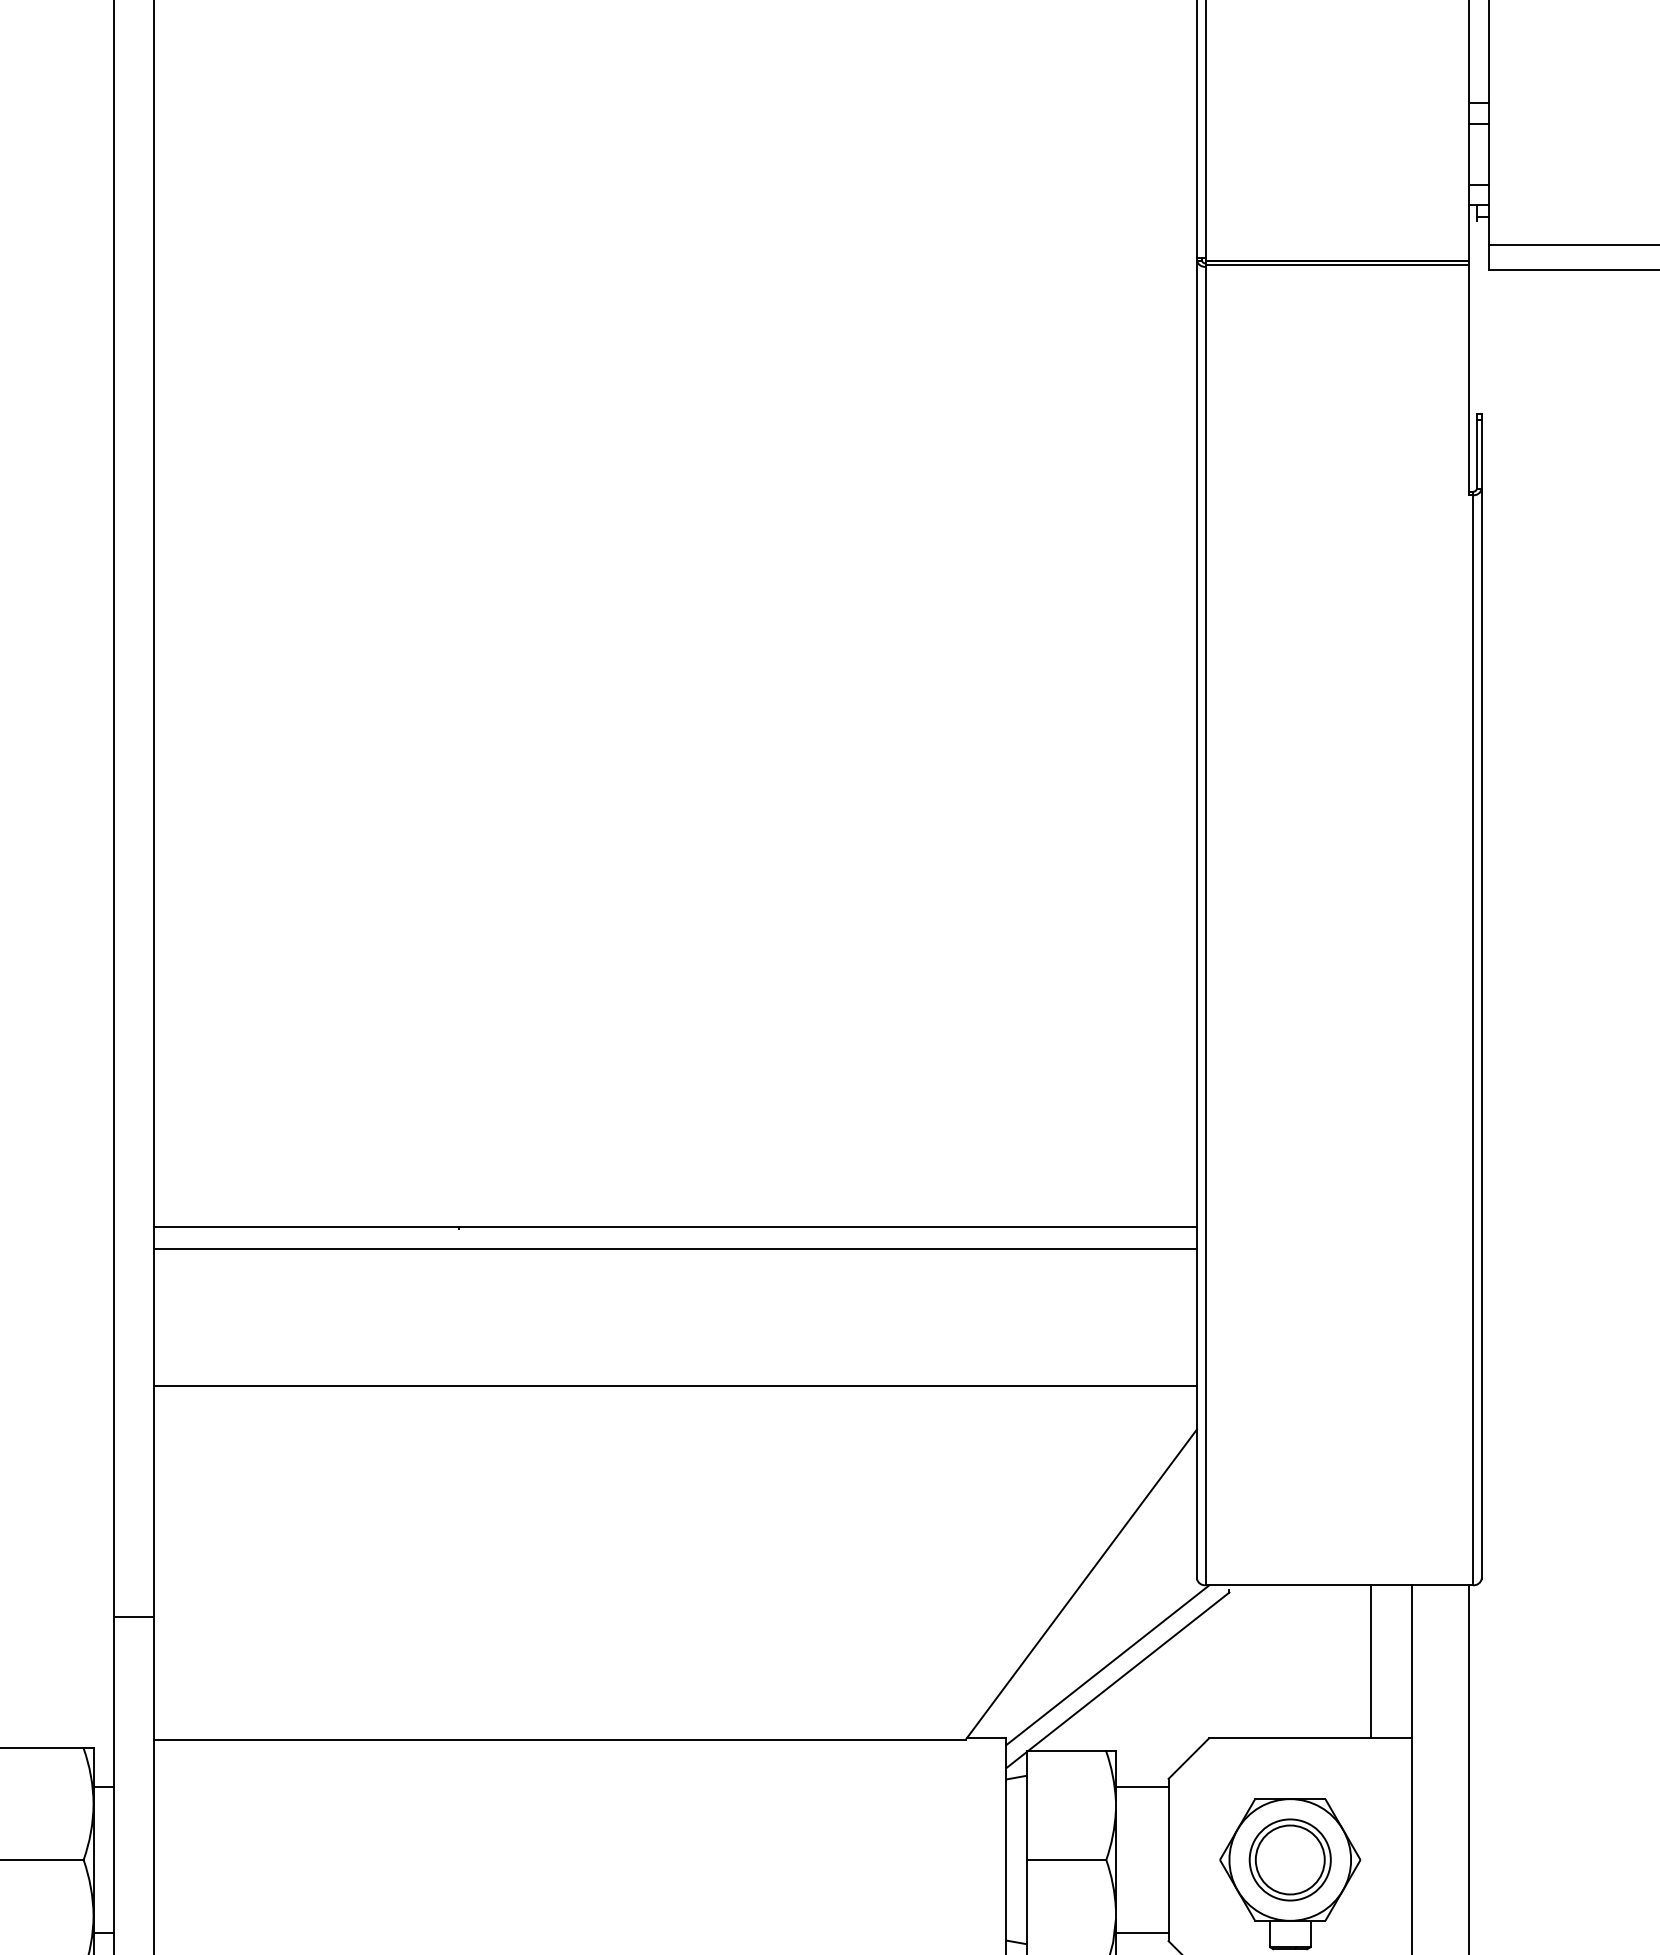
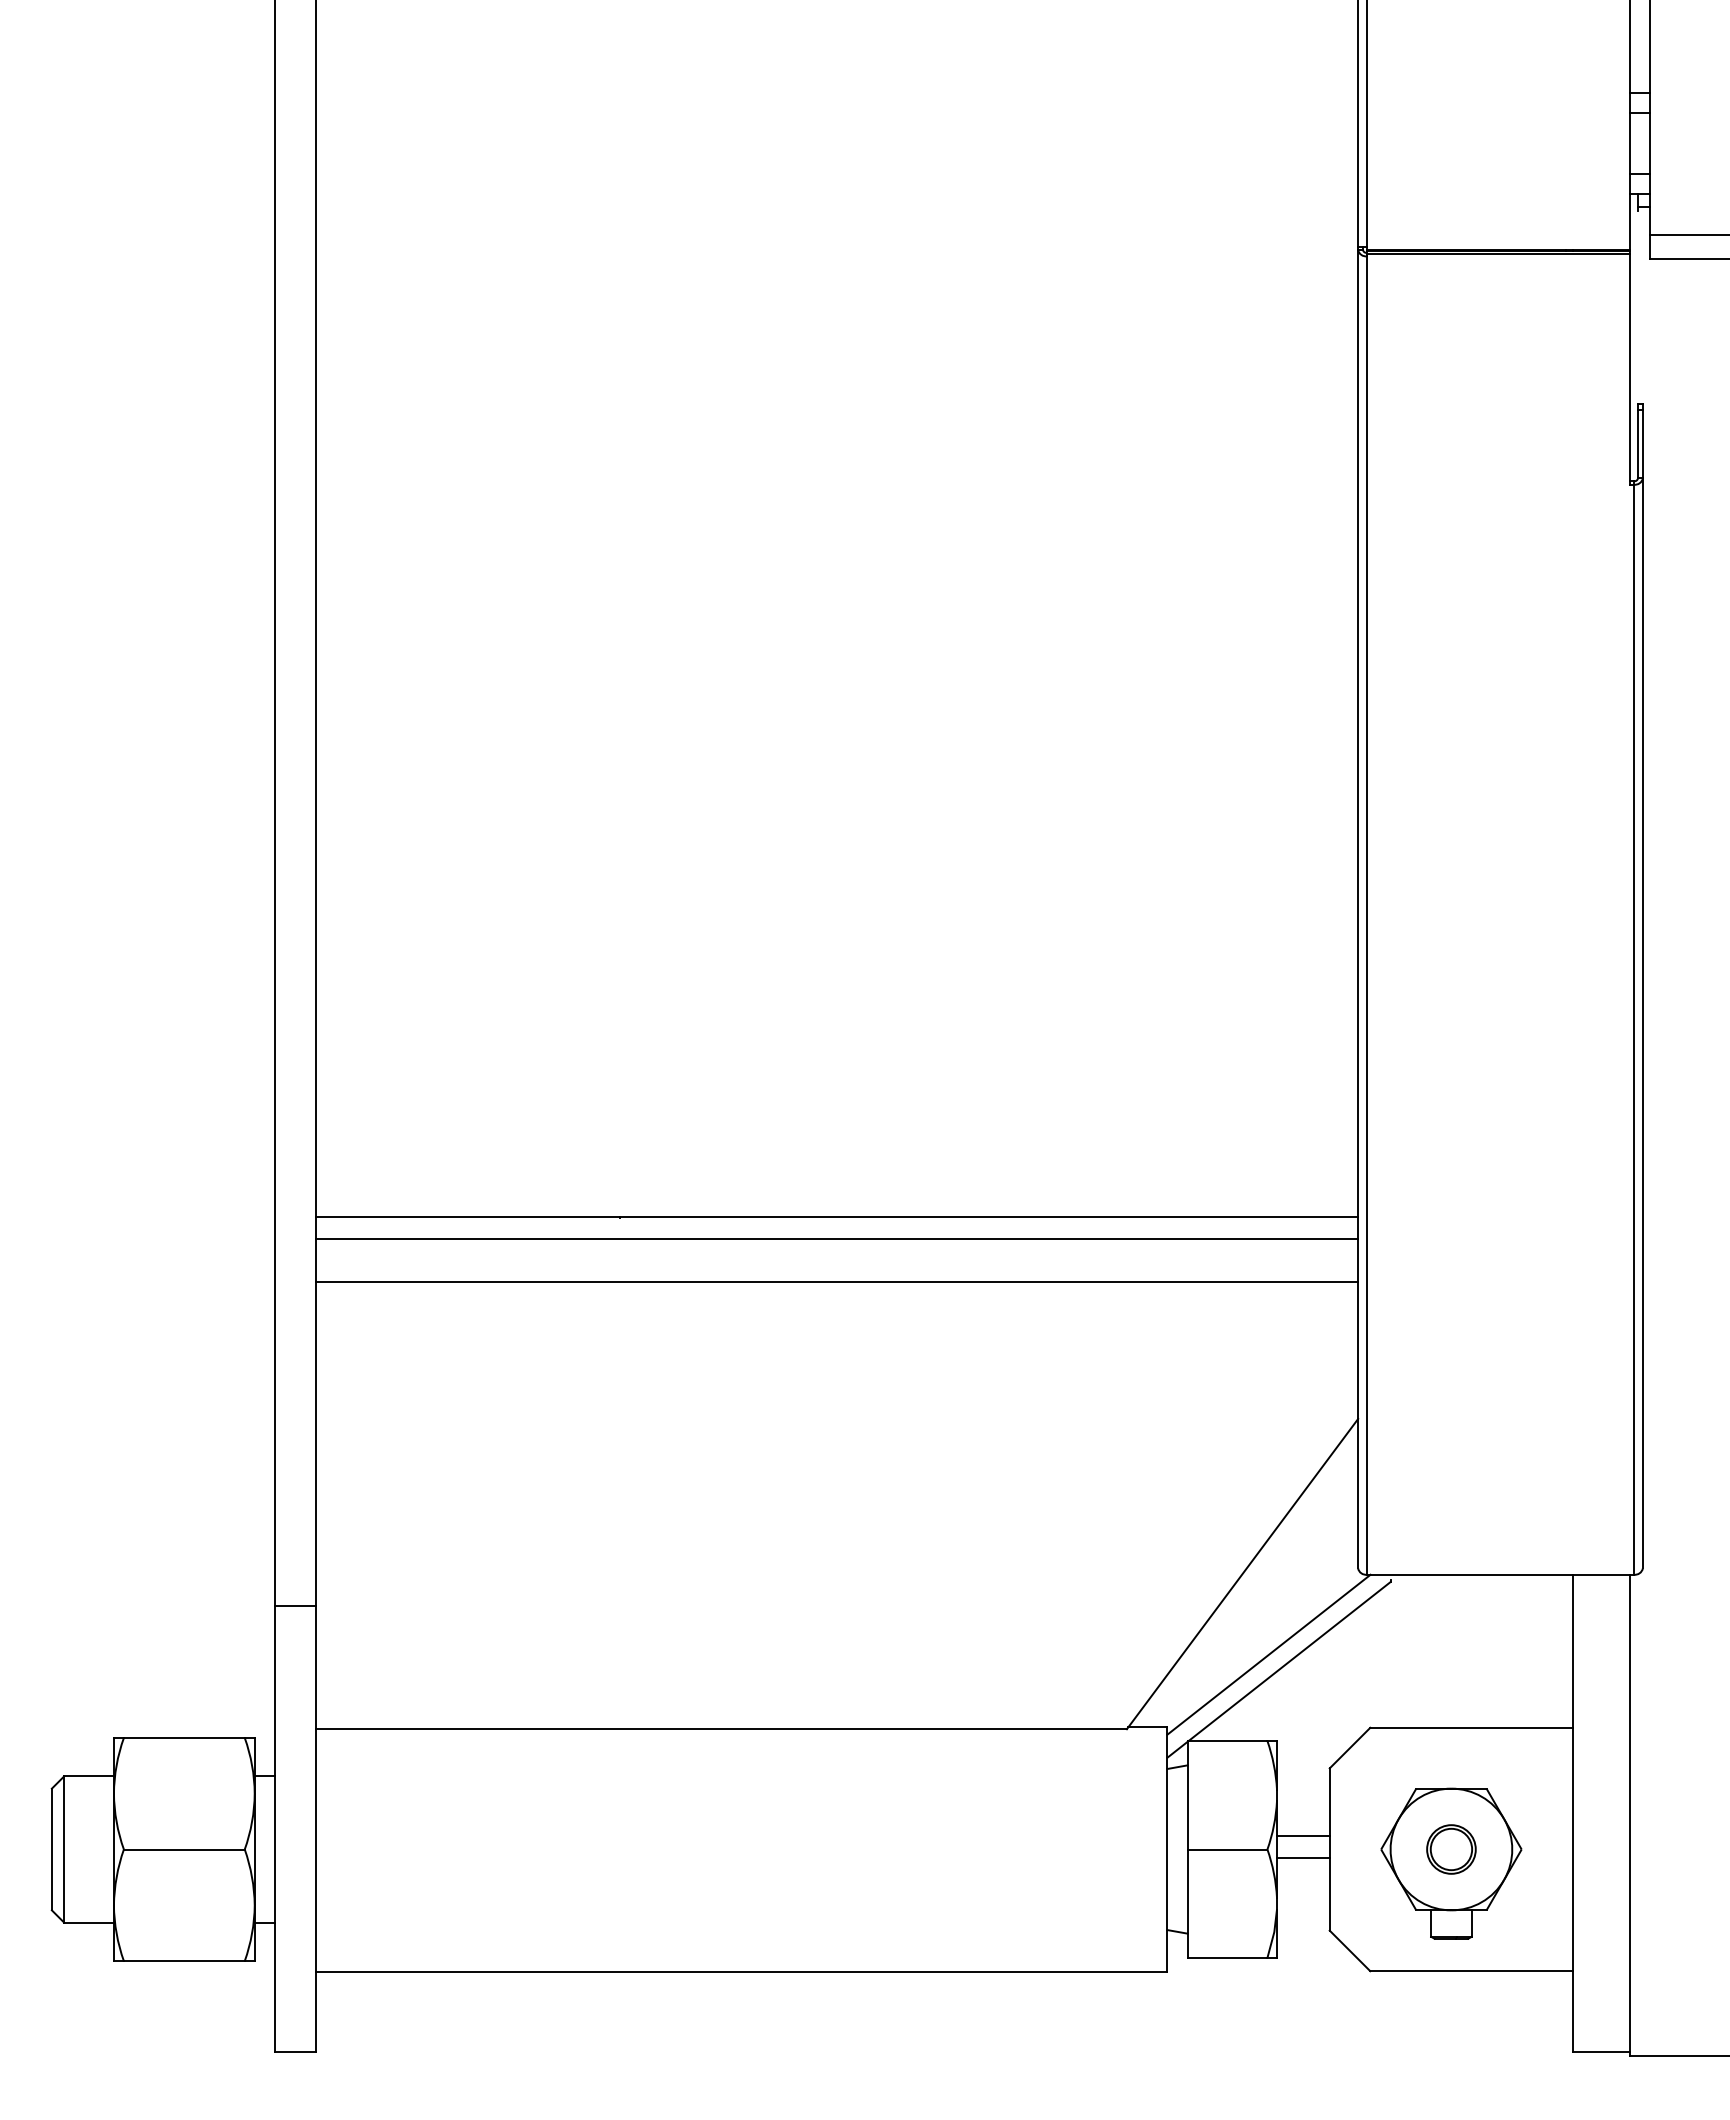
line: (675, 1385) -> (836, 1282), moved
line: (1371, 1660) -> (1532, 1650), removed
line: (1141, 1786) -> (1302, 1836), moved
part: (1290, 1859) -> (1451, 1849), size x0.6
line: (1141, 1932) -> (1302, 1857), moved

